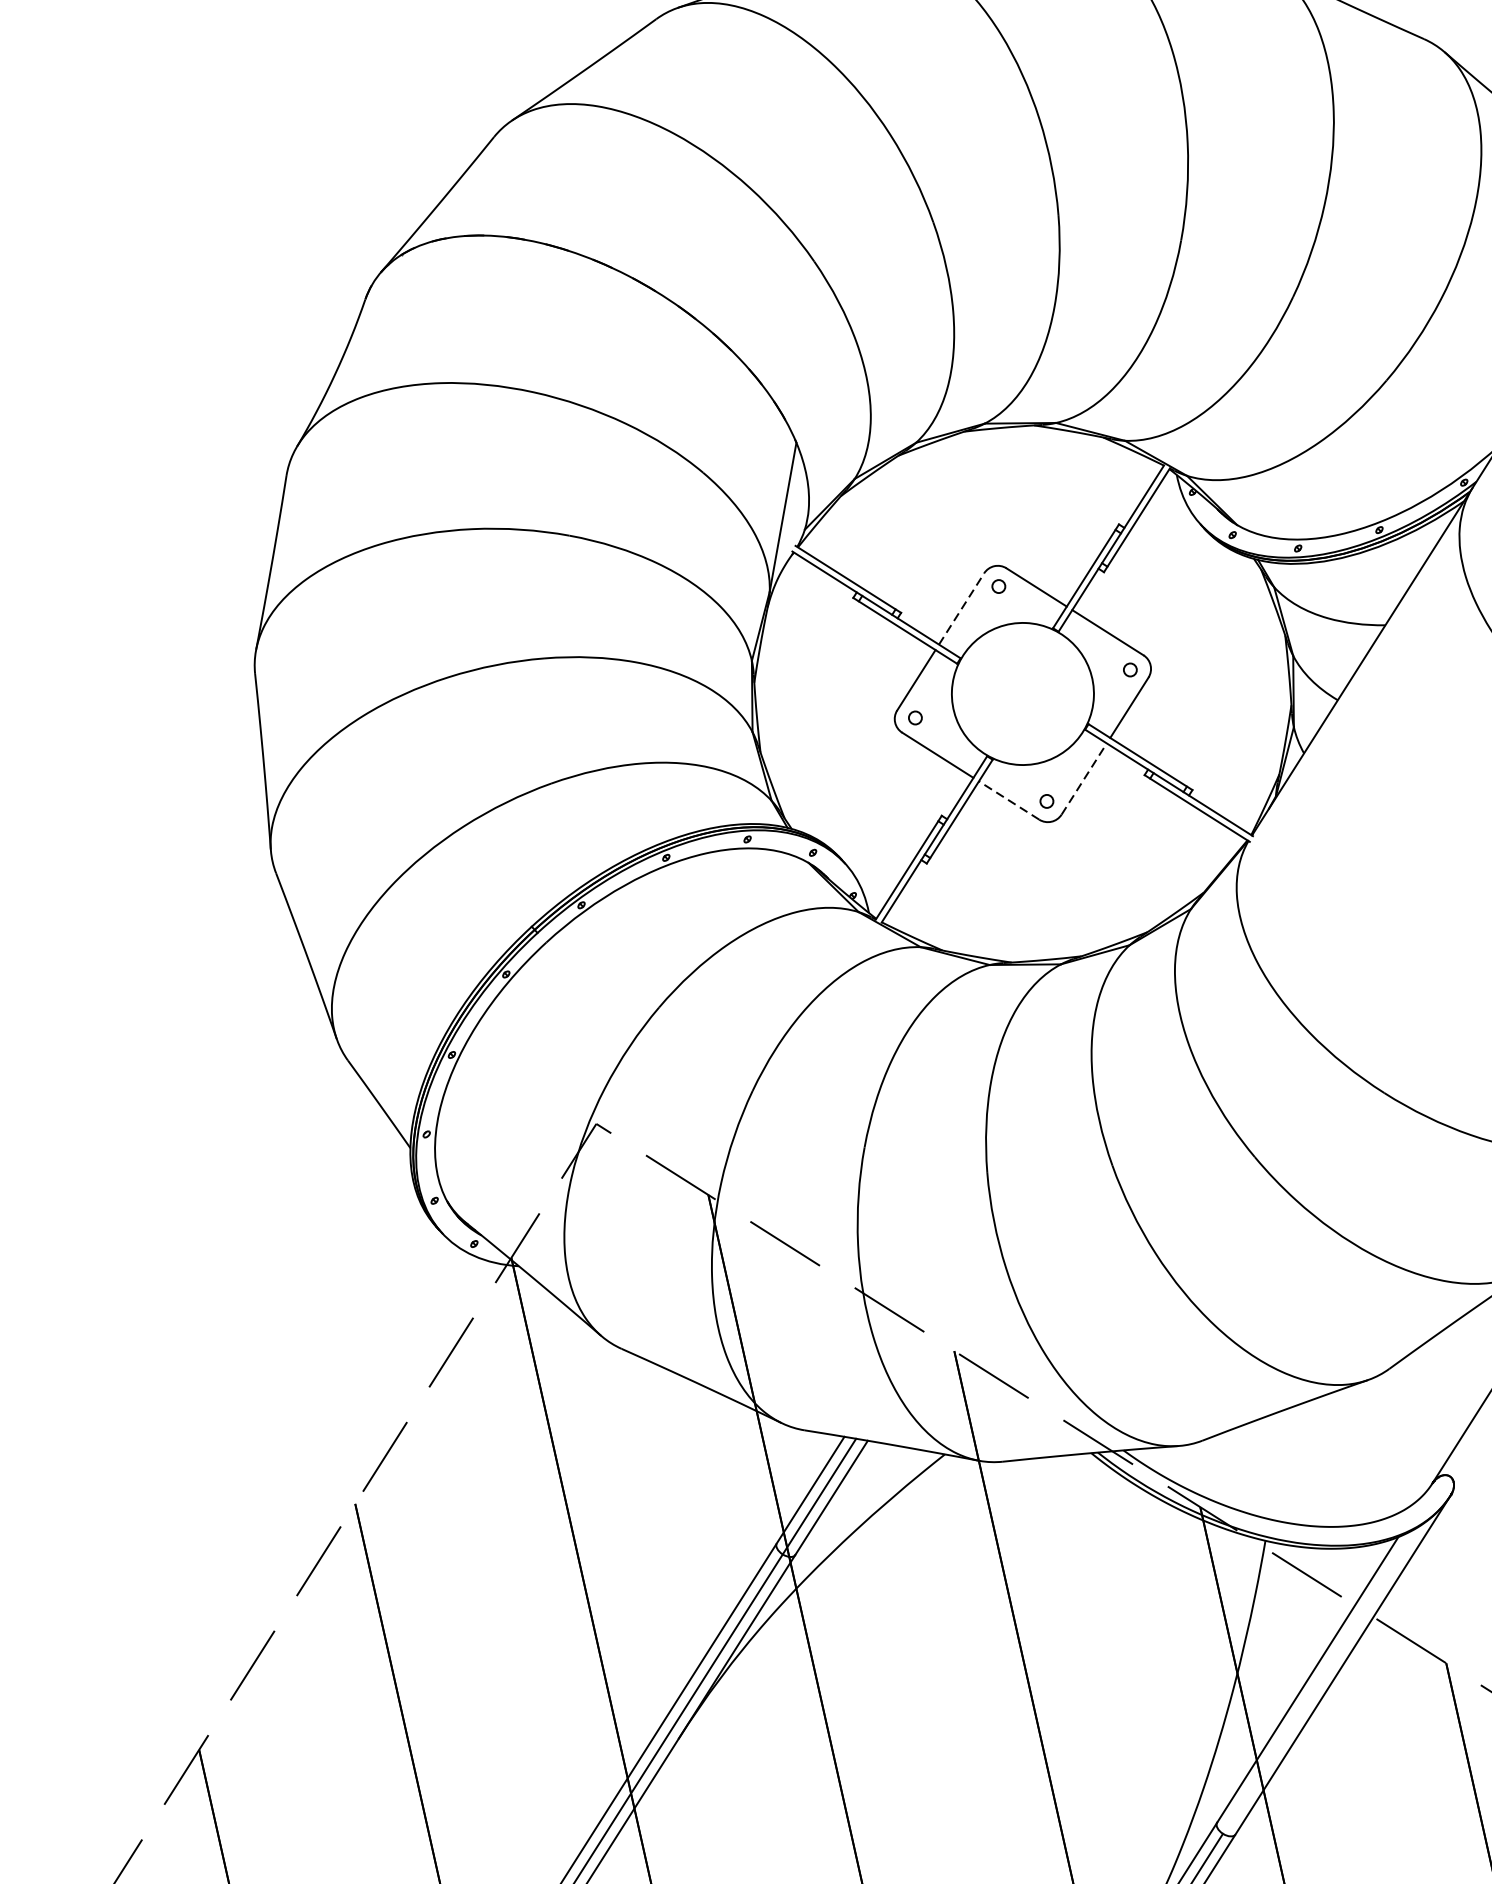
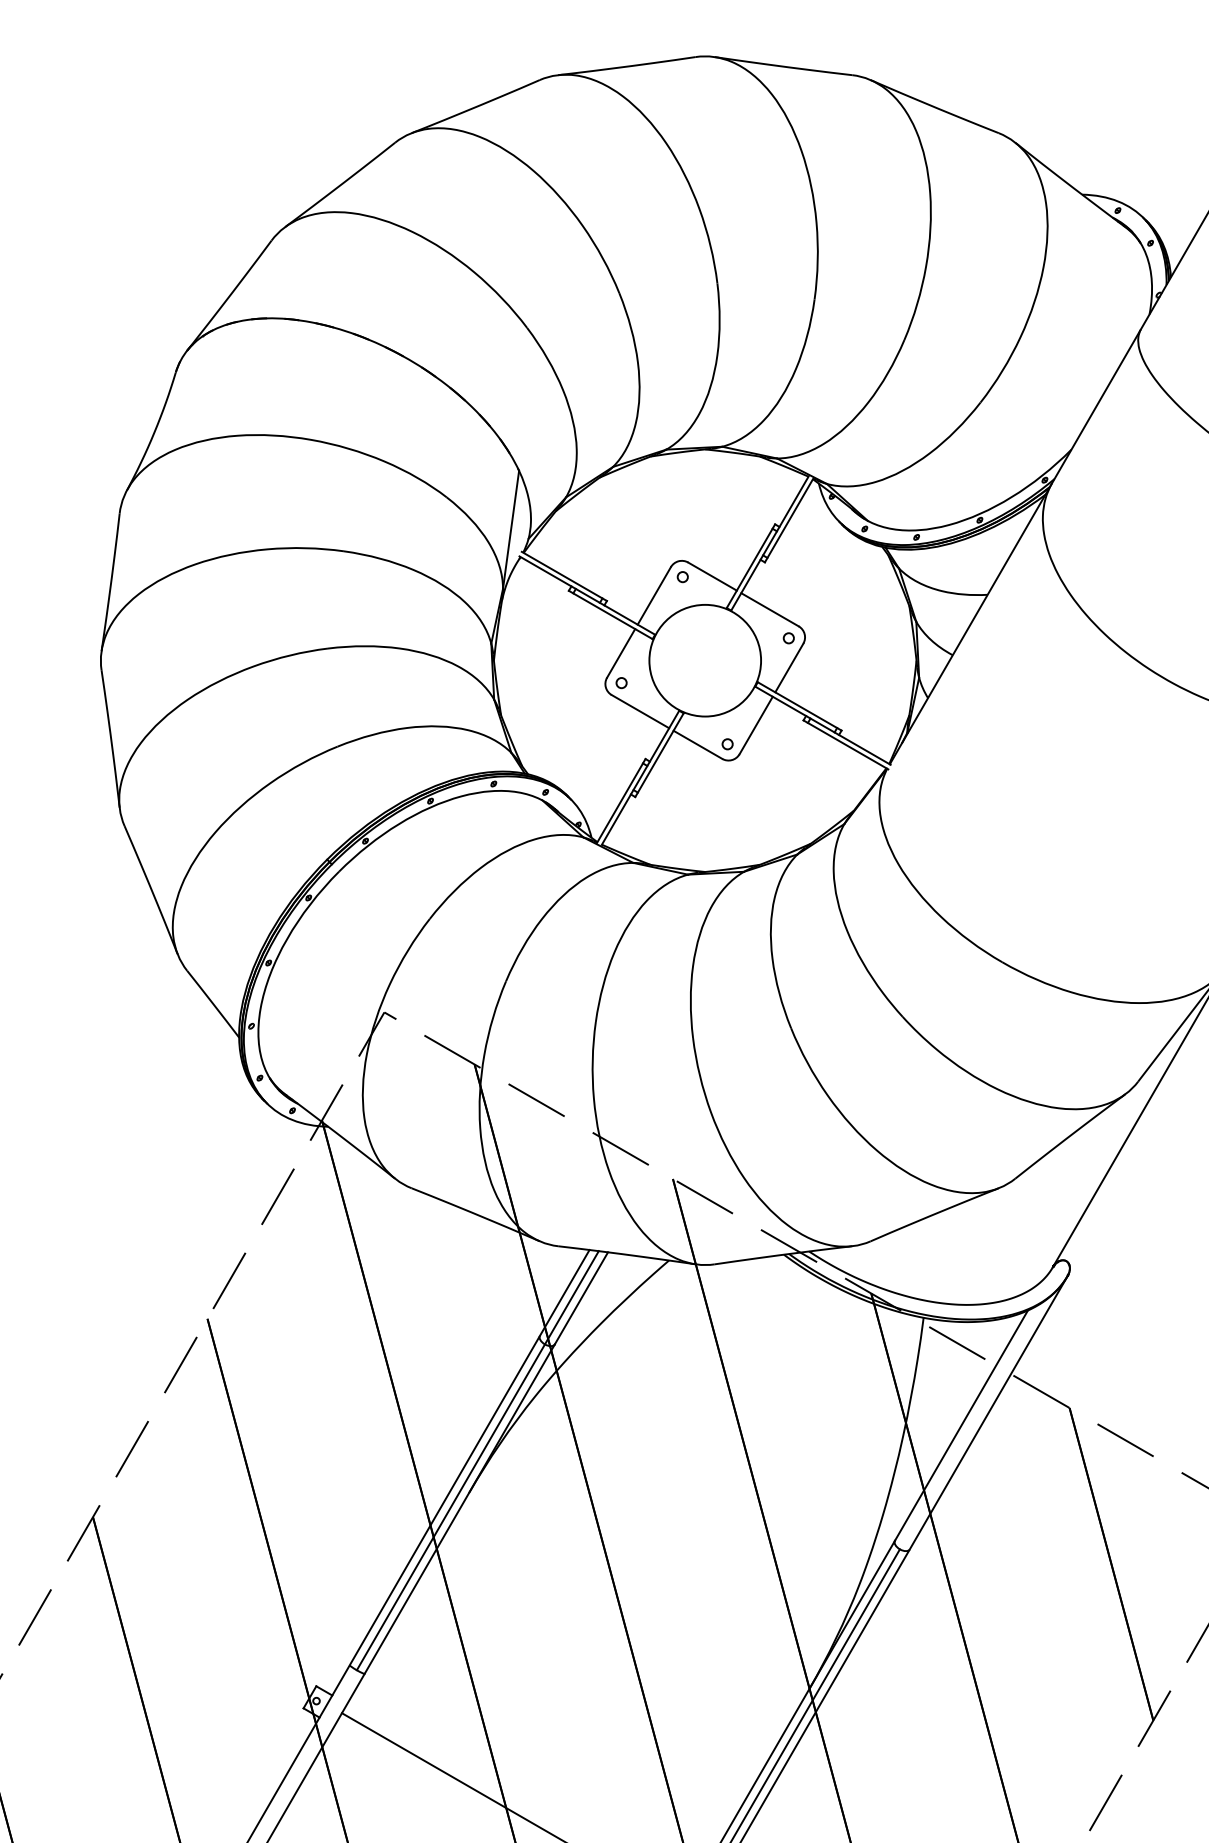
line: (961, 608) -> (654, 595), dashed -> solid
line: (1084, 779) -> (756, 725), dashed -> solid
line: (1008, 800) -> (697, 744), dashed -> solid

